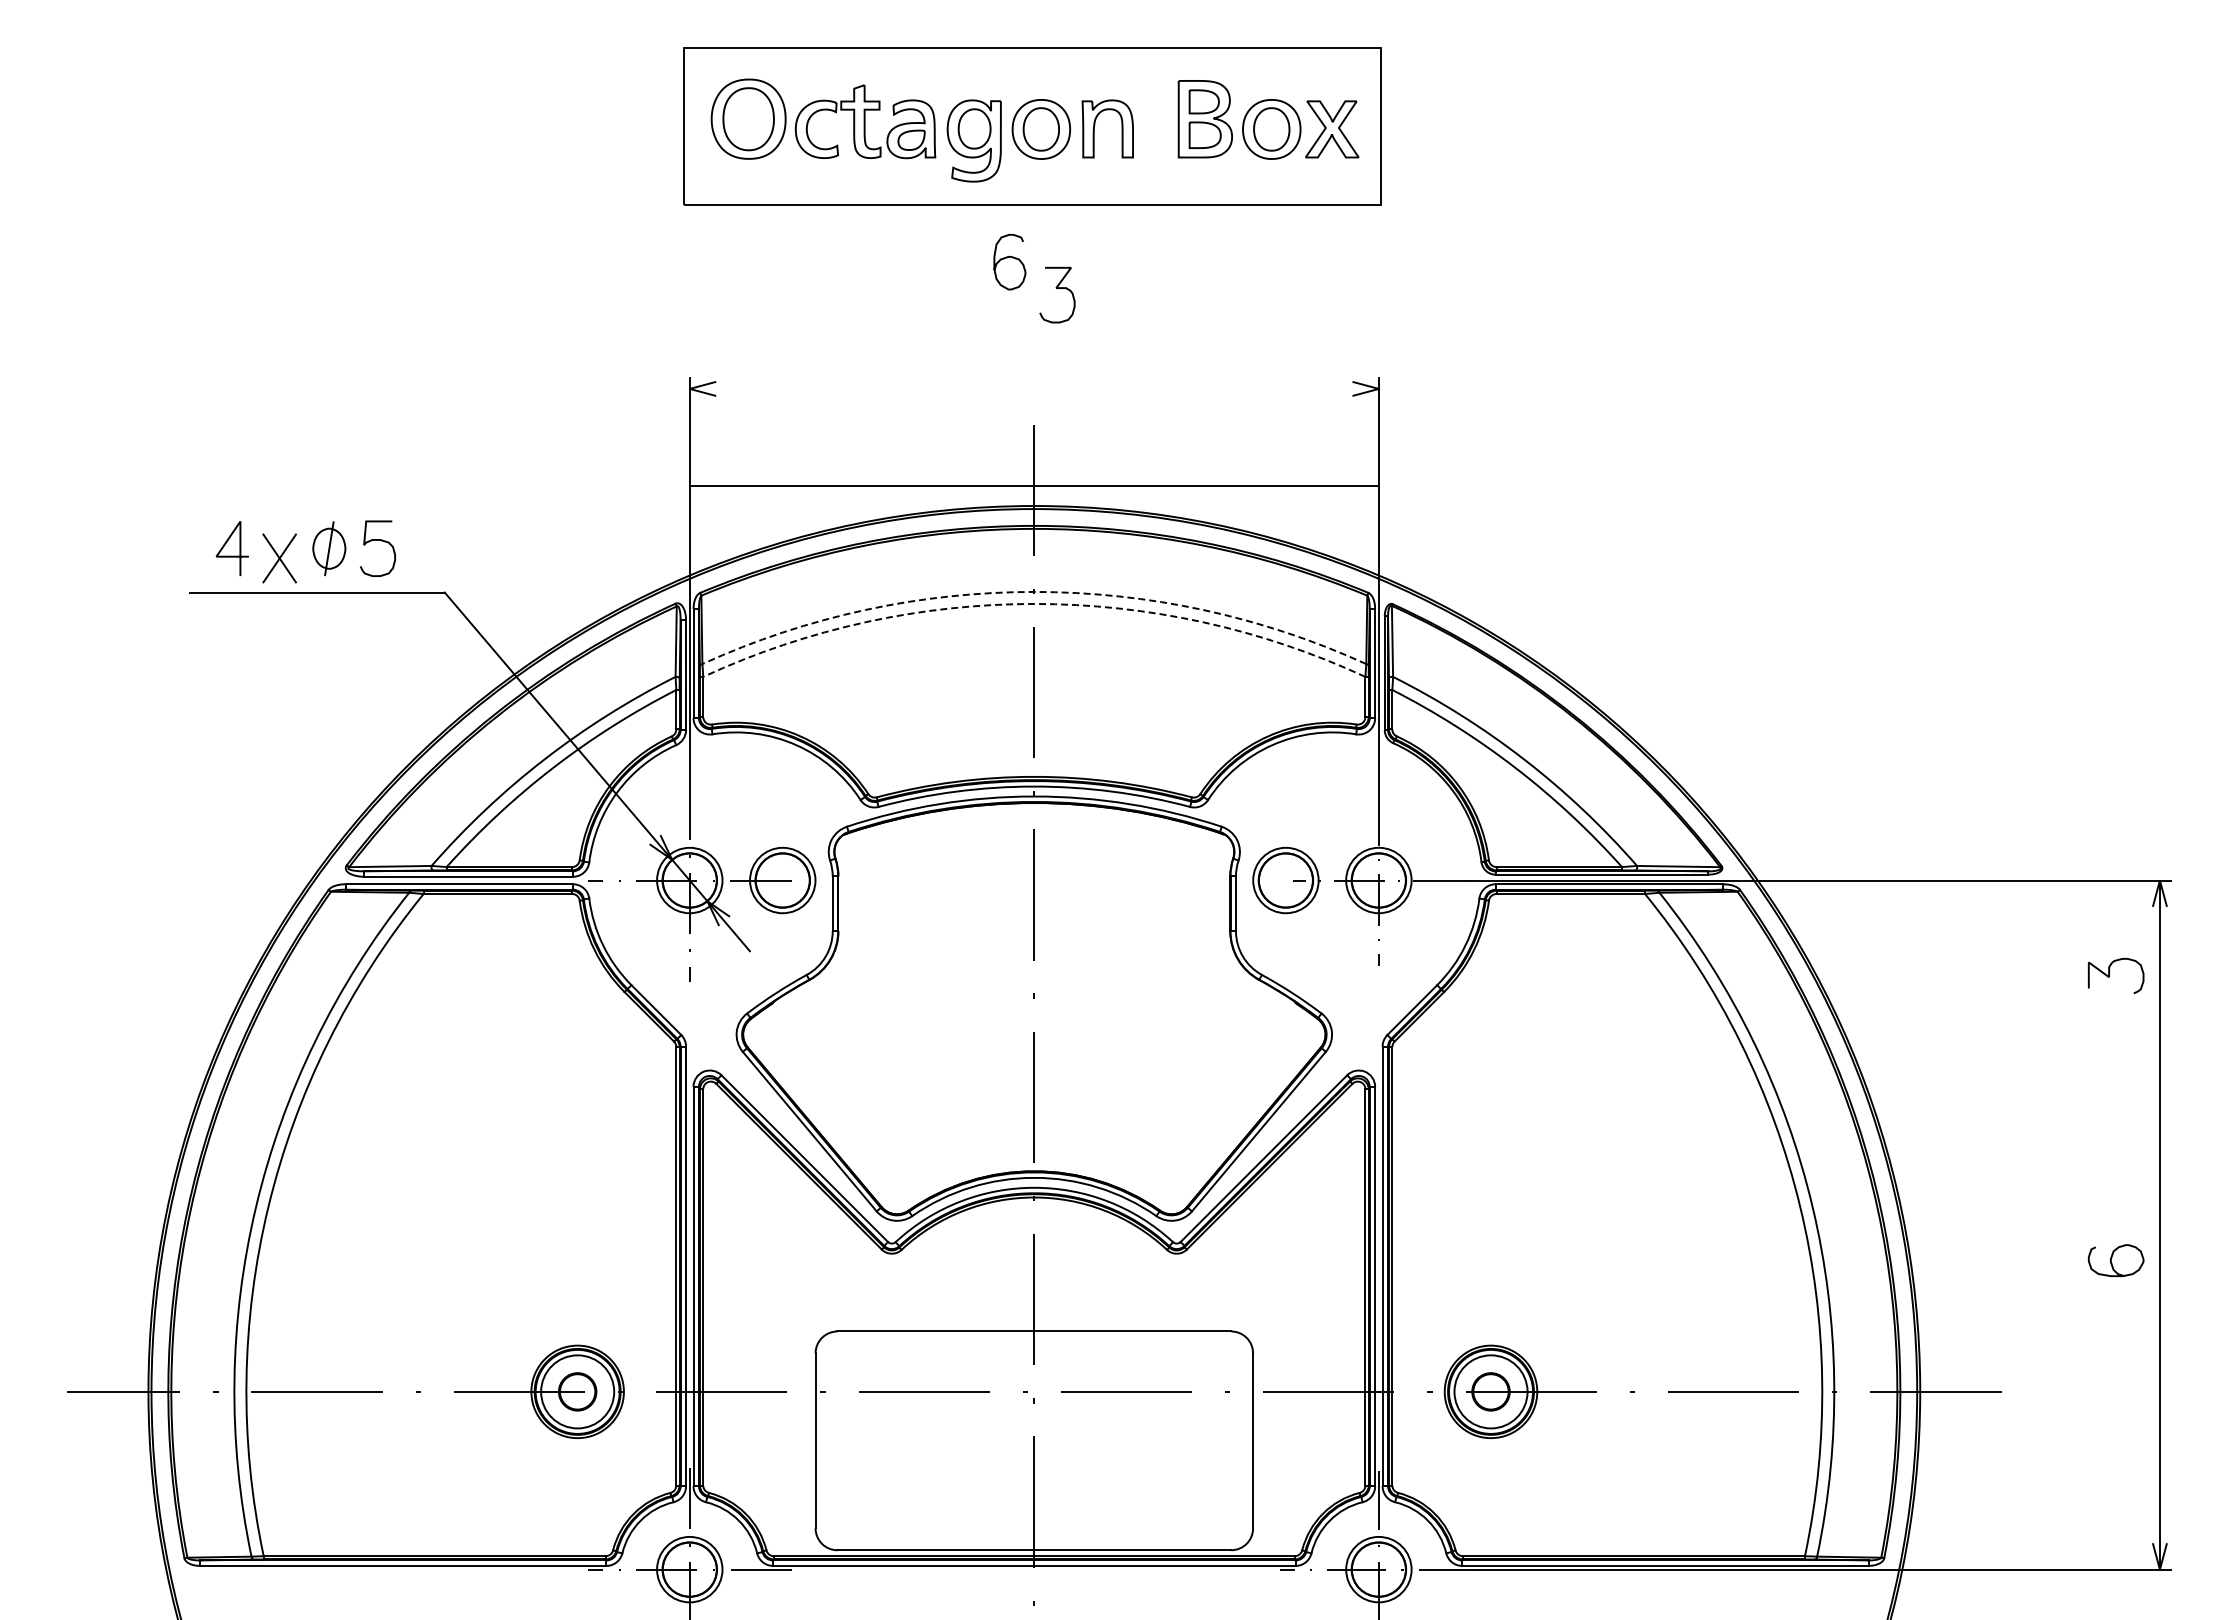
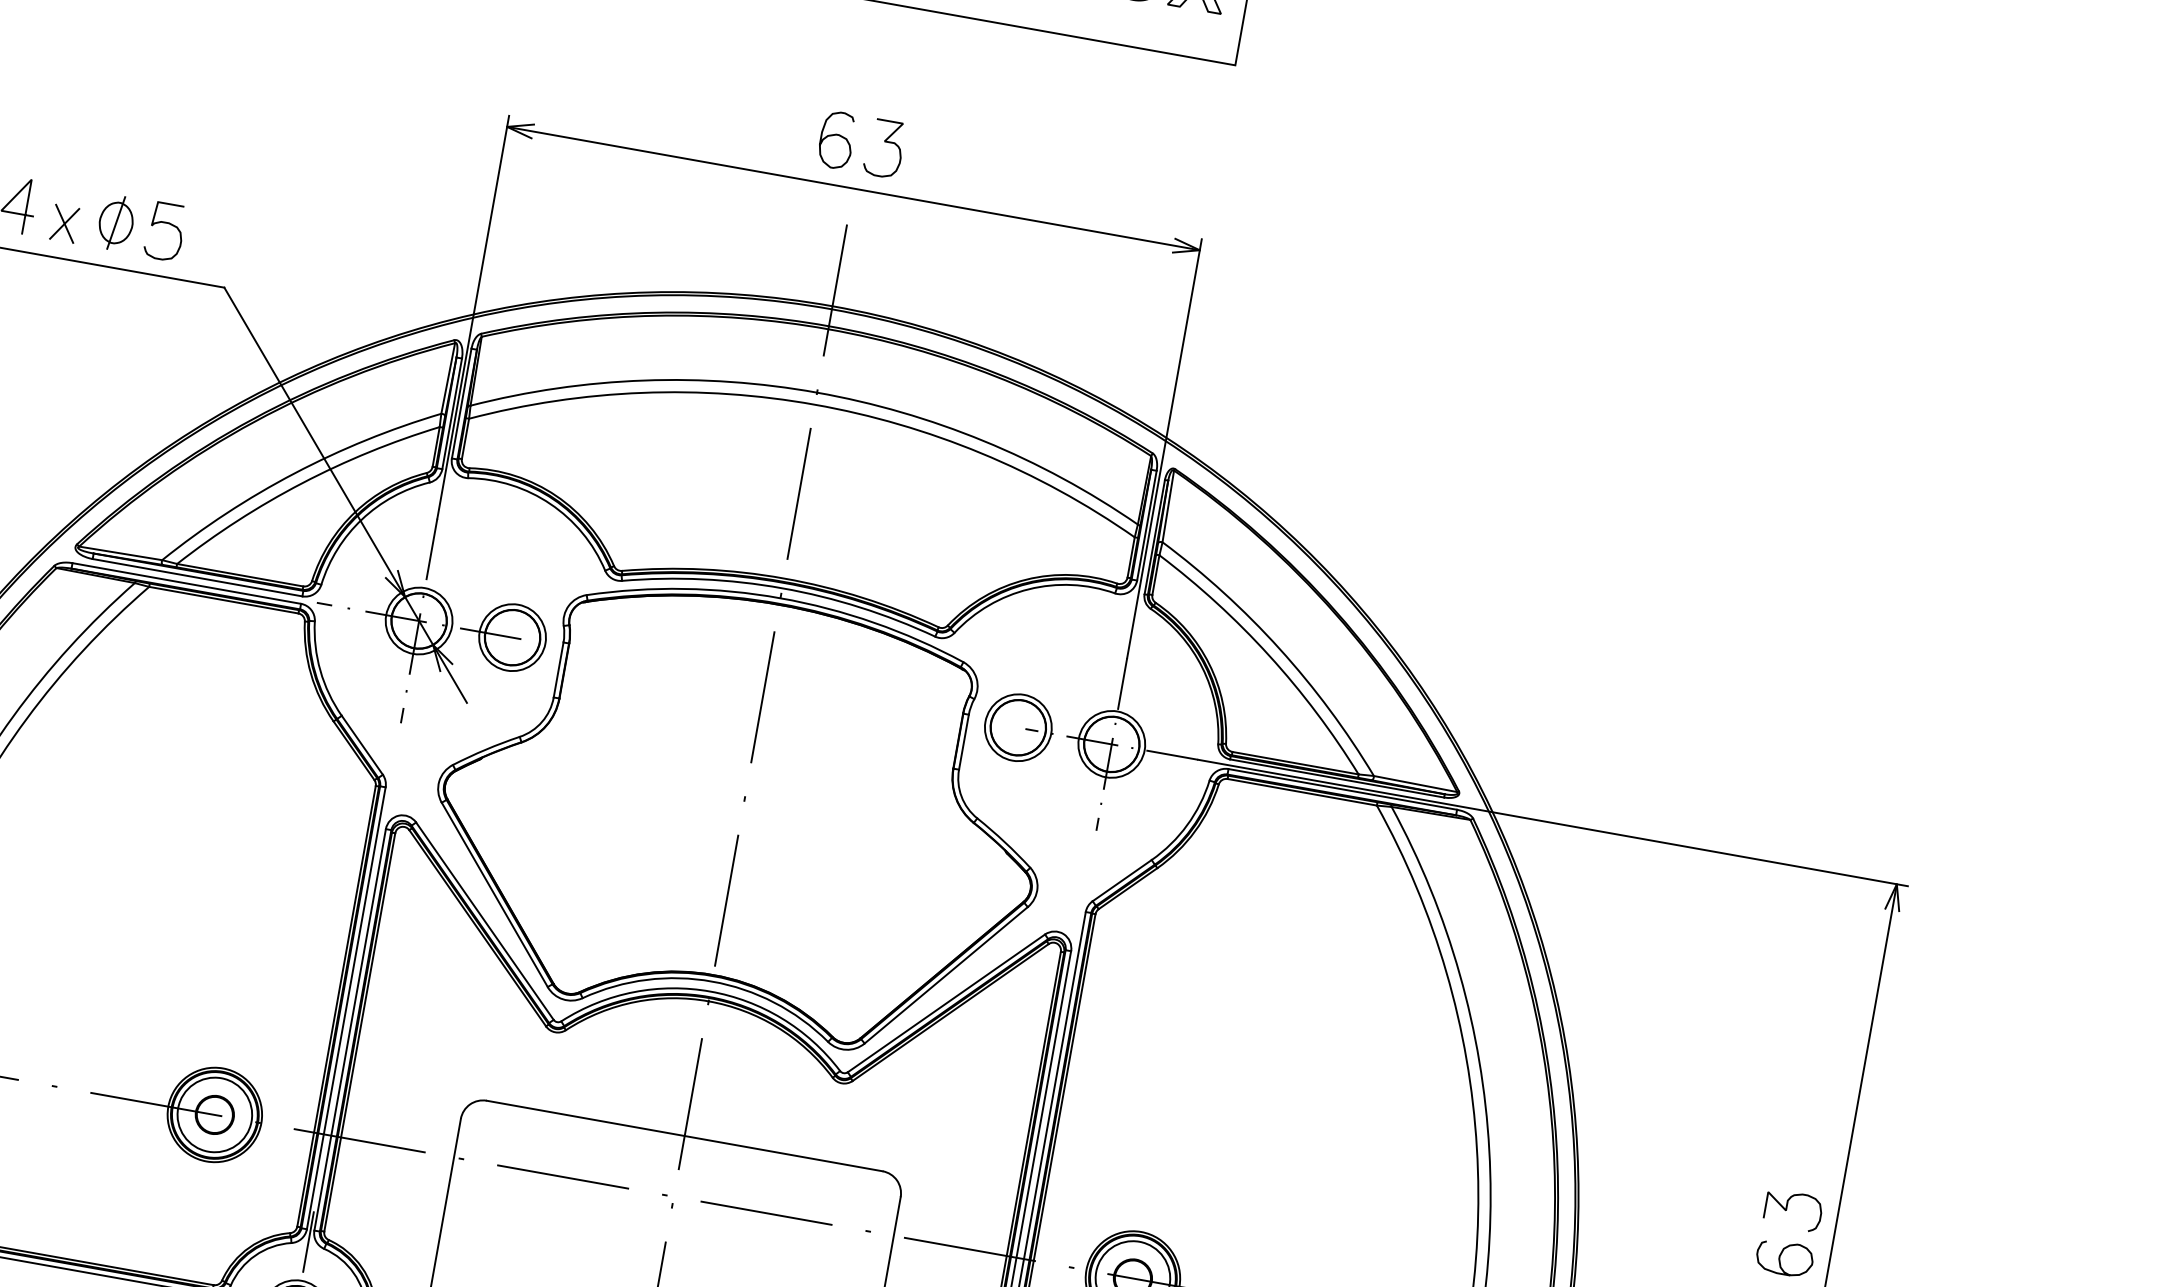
curve: (1007, 258) -> (834, 136), moved
curve: (1057, 288) -> (885, 142), moved
line: (1033, 485) -> (852, 187), moved
part: (279, 558) -> (64, 223), size x0.71
arc: (1034, 591) -> (817, 392), dashed -> solid
arc: (1034, 603) -> (815, 404), dashed -> solid
curve: (2109, 976) -> (1786, 1209), moved

